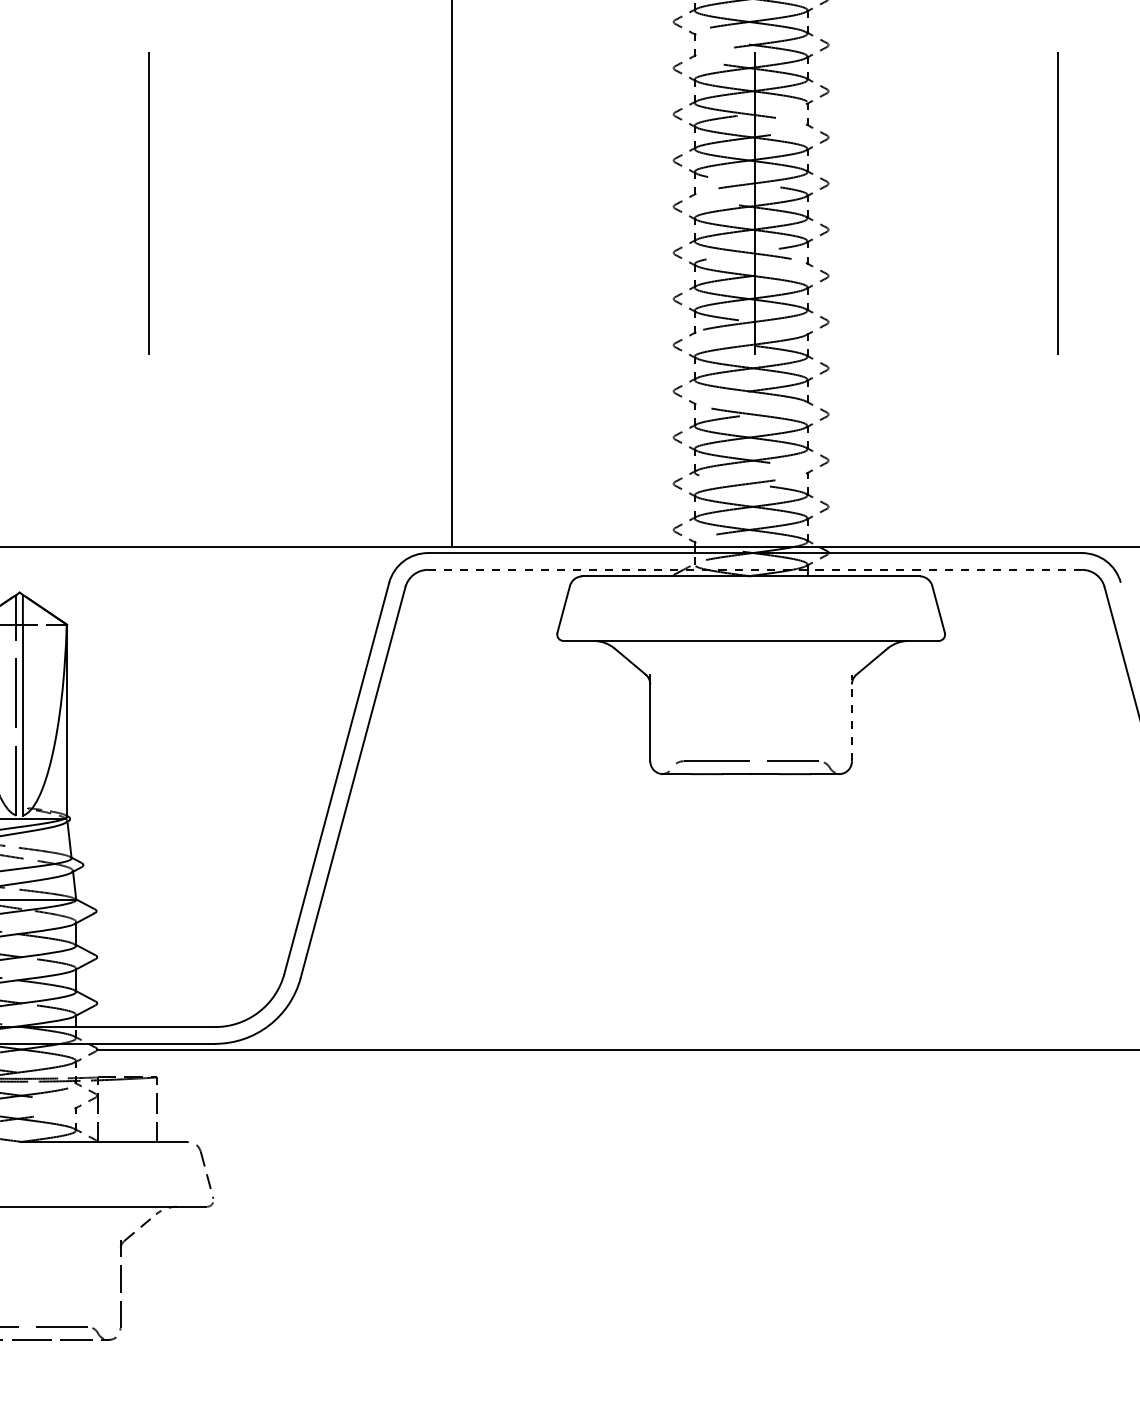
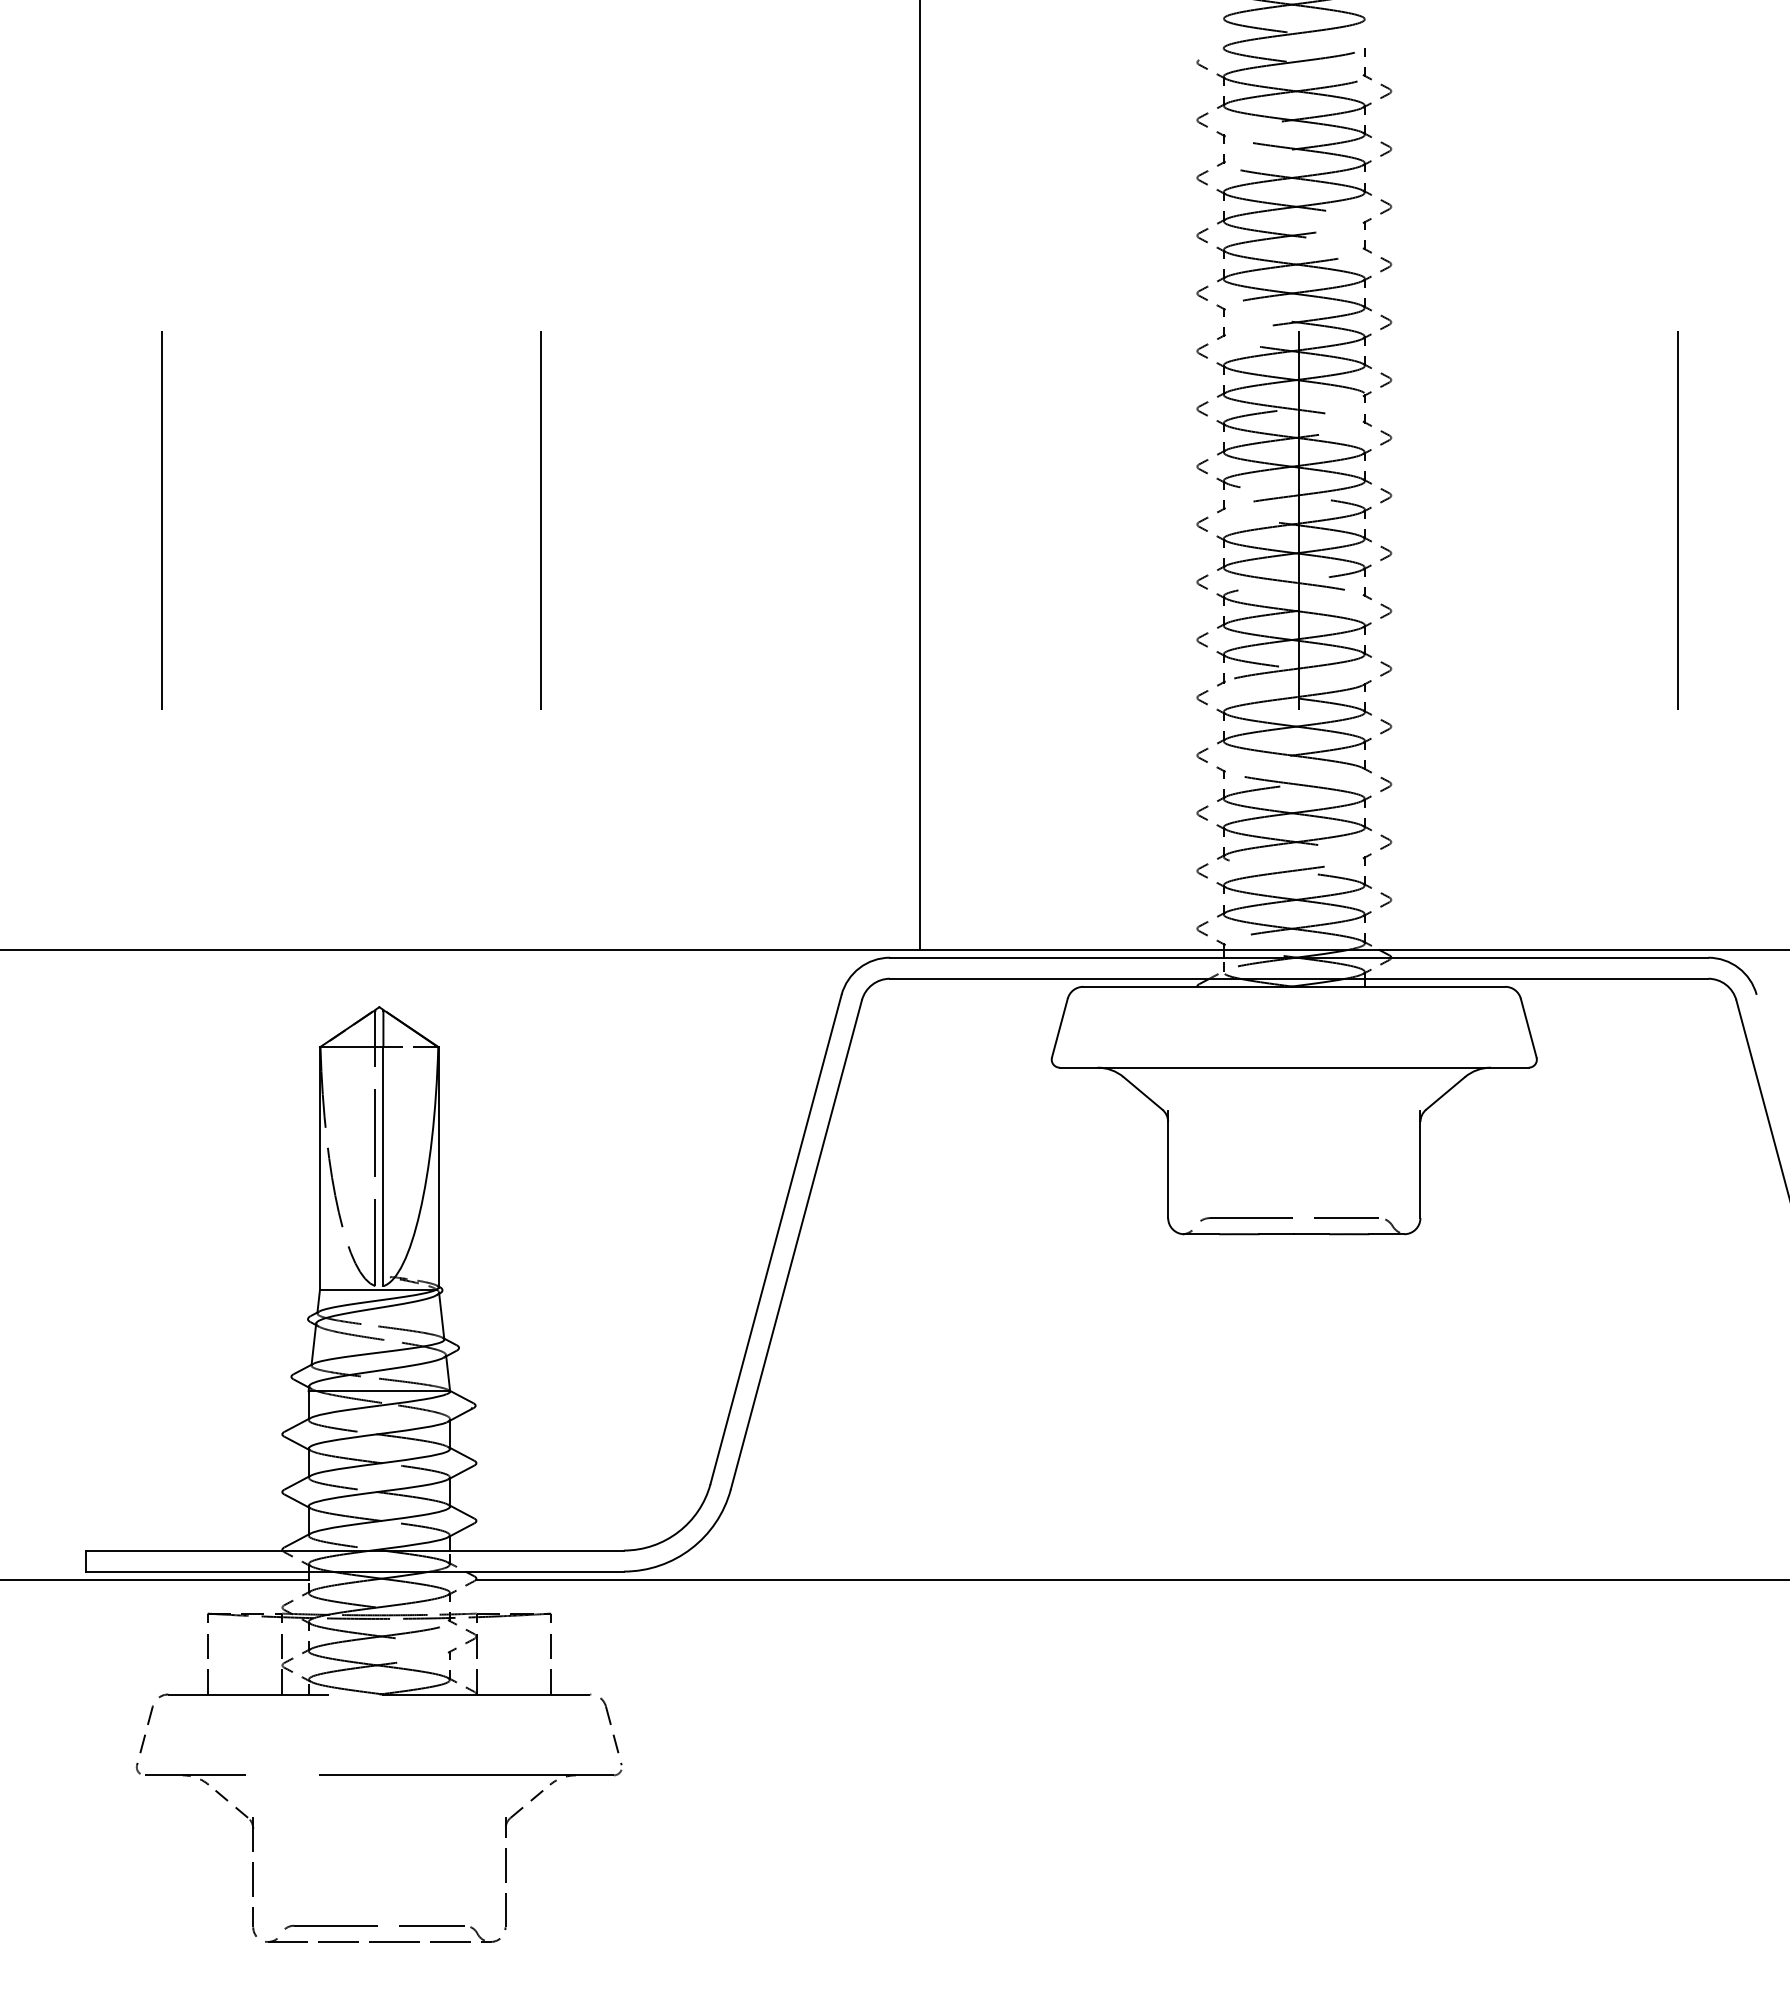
line: (754, 569) -> (1298, 978), dashed -> solid
line: (852, 718) -> (1420, 1164), dashed -> solid

